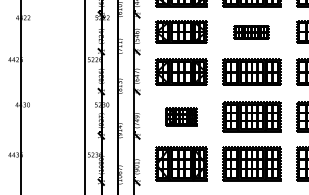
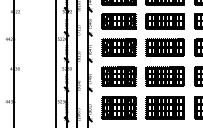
part: (250, 32) -> (164, 21), size x1.67
part: (180, 116) -> (118, 76), size x1.67

